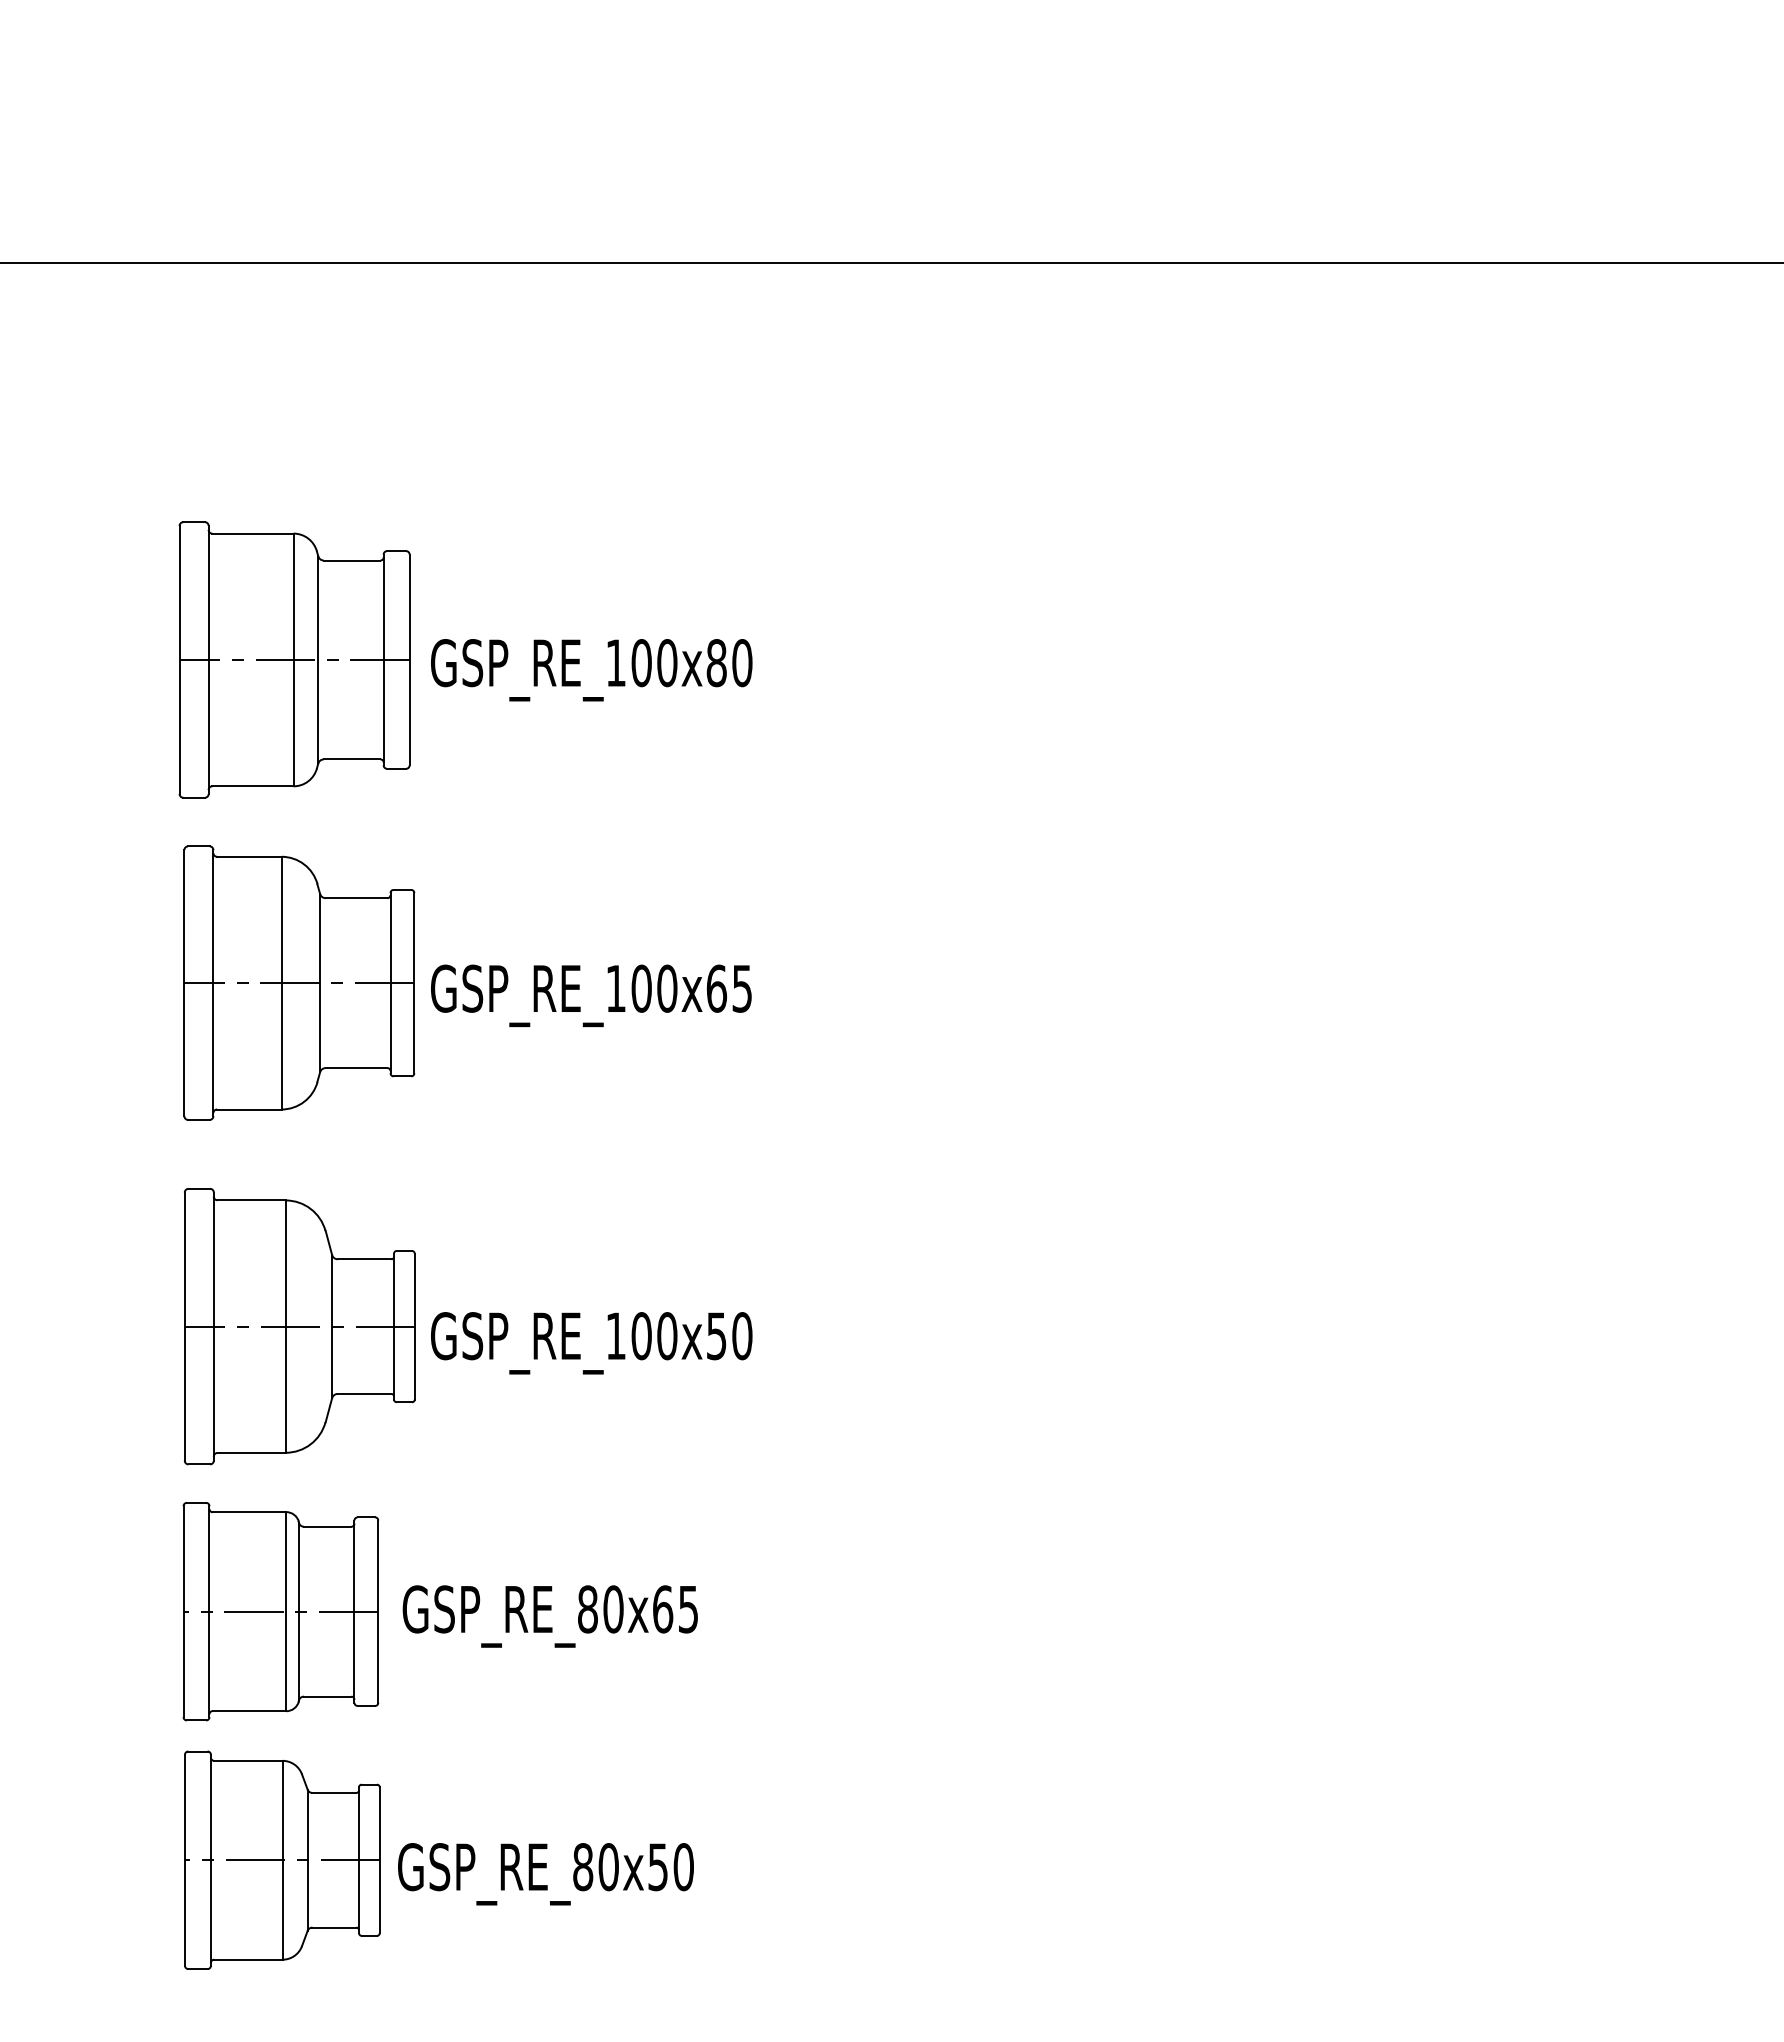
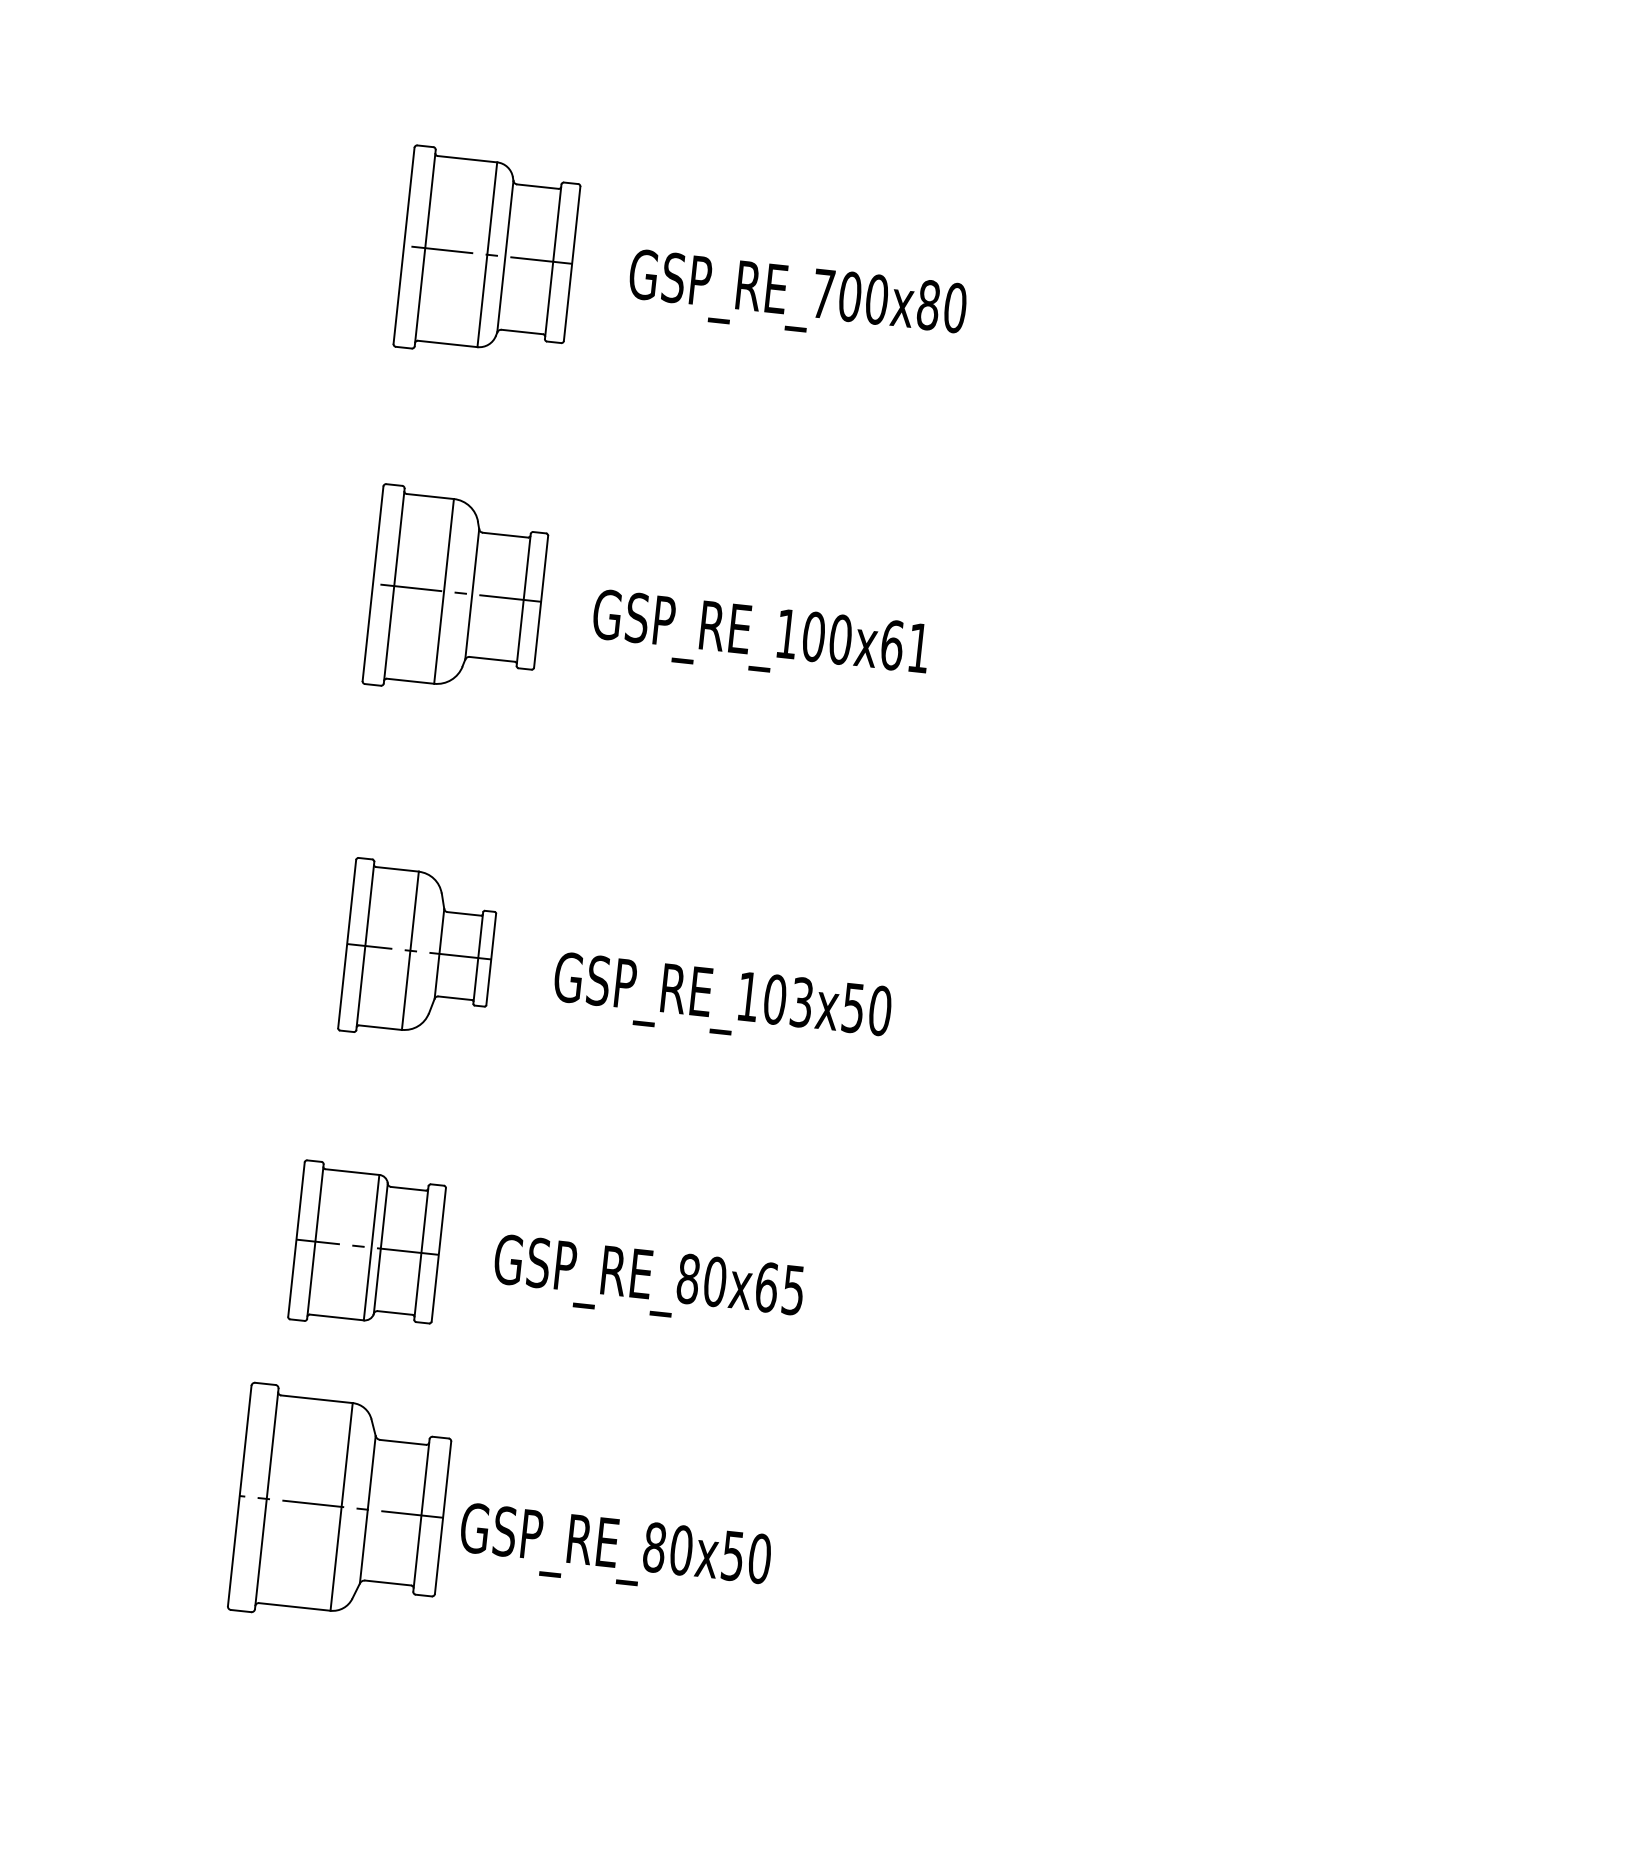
part: (294, 659) -> (488, 254), size x0.7
text: (615, 662) -> (822, 293), GSP_RE_100x80 -> GSP_RE_700x80
part: (299, 982) -> (457, 592), size x0.7
text: (741, 988) -> (918, 647), GSP_RE_100x65 -> GSP_RE_100x61
part: (299, 1326) -> (418, 951), size x0.6
text: (667, 1336) -> (802, 1002), GSP_RE_100x50 -> GSP_RE_103x50
part: (280, 1611) -> (367, 1246), size x0.7

